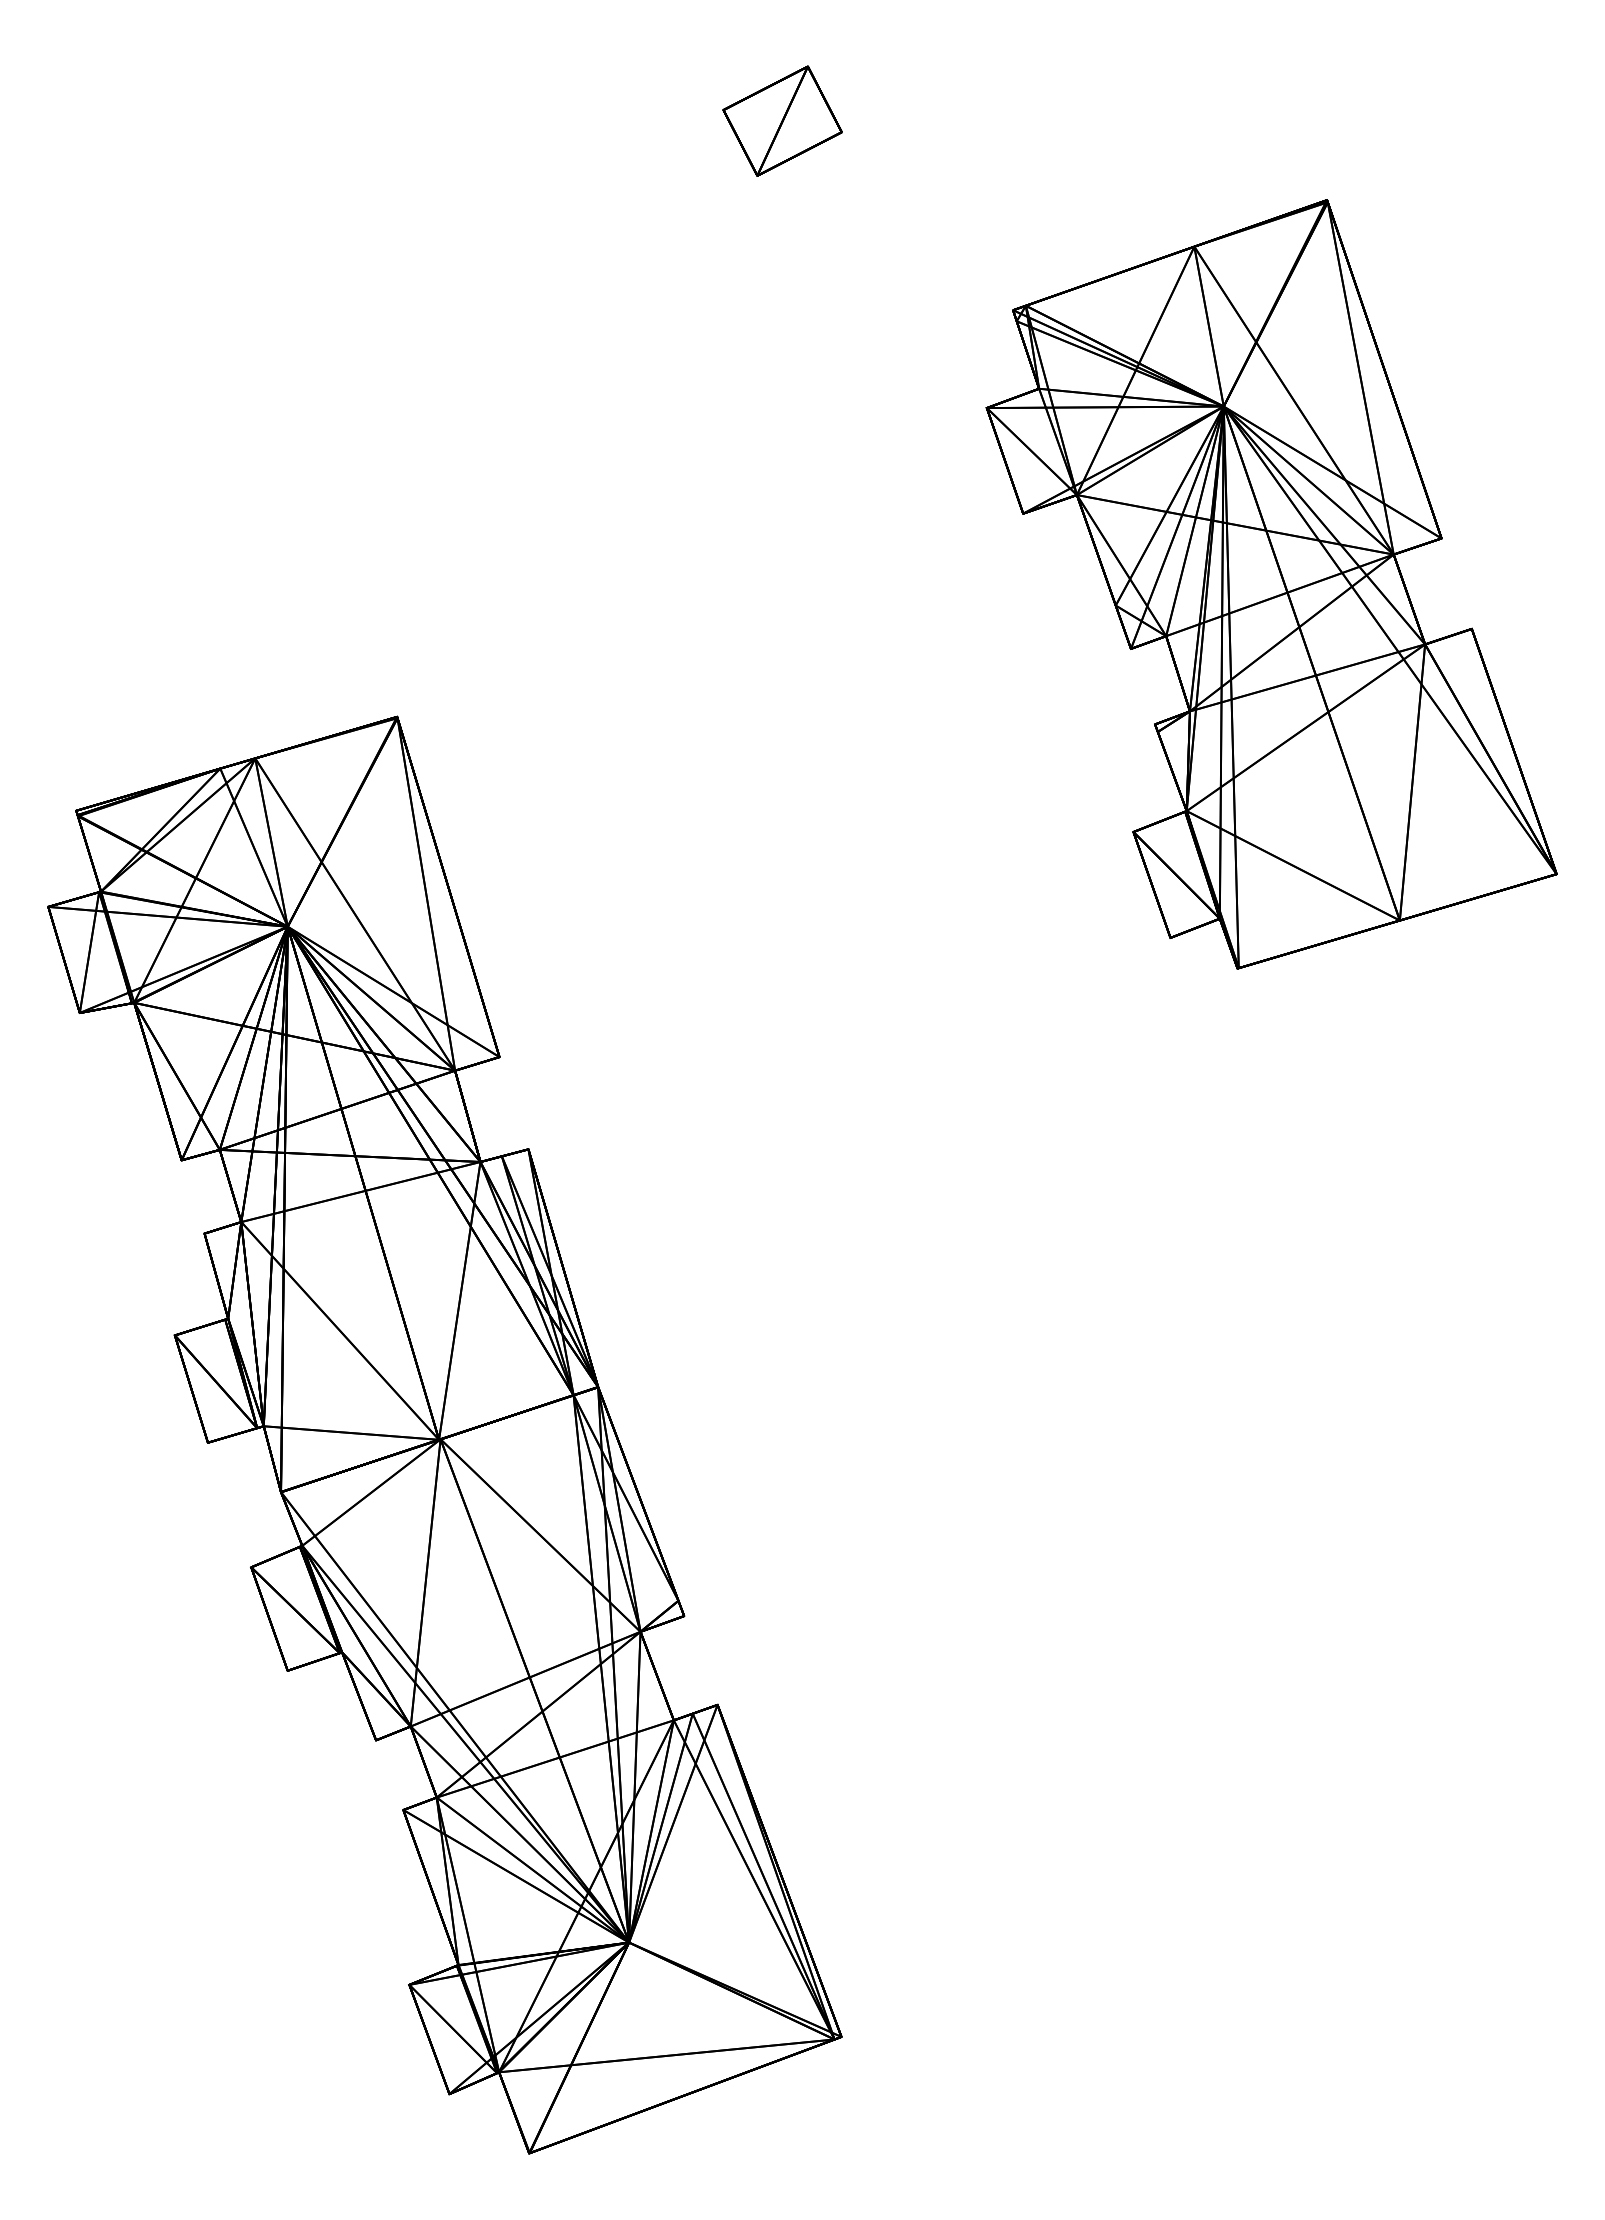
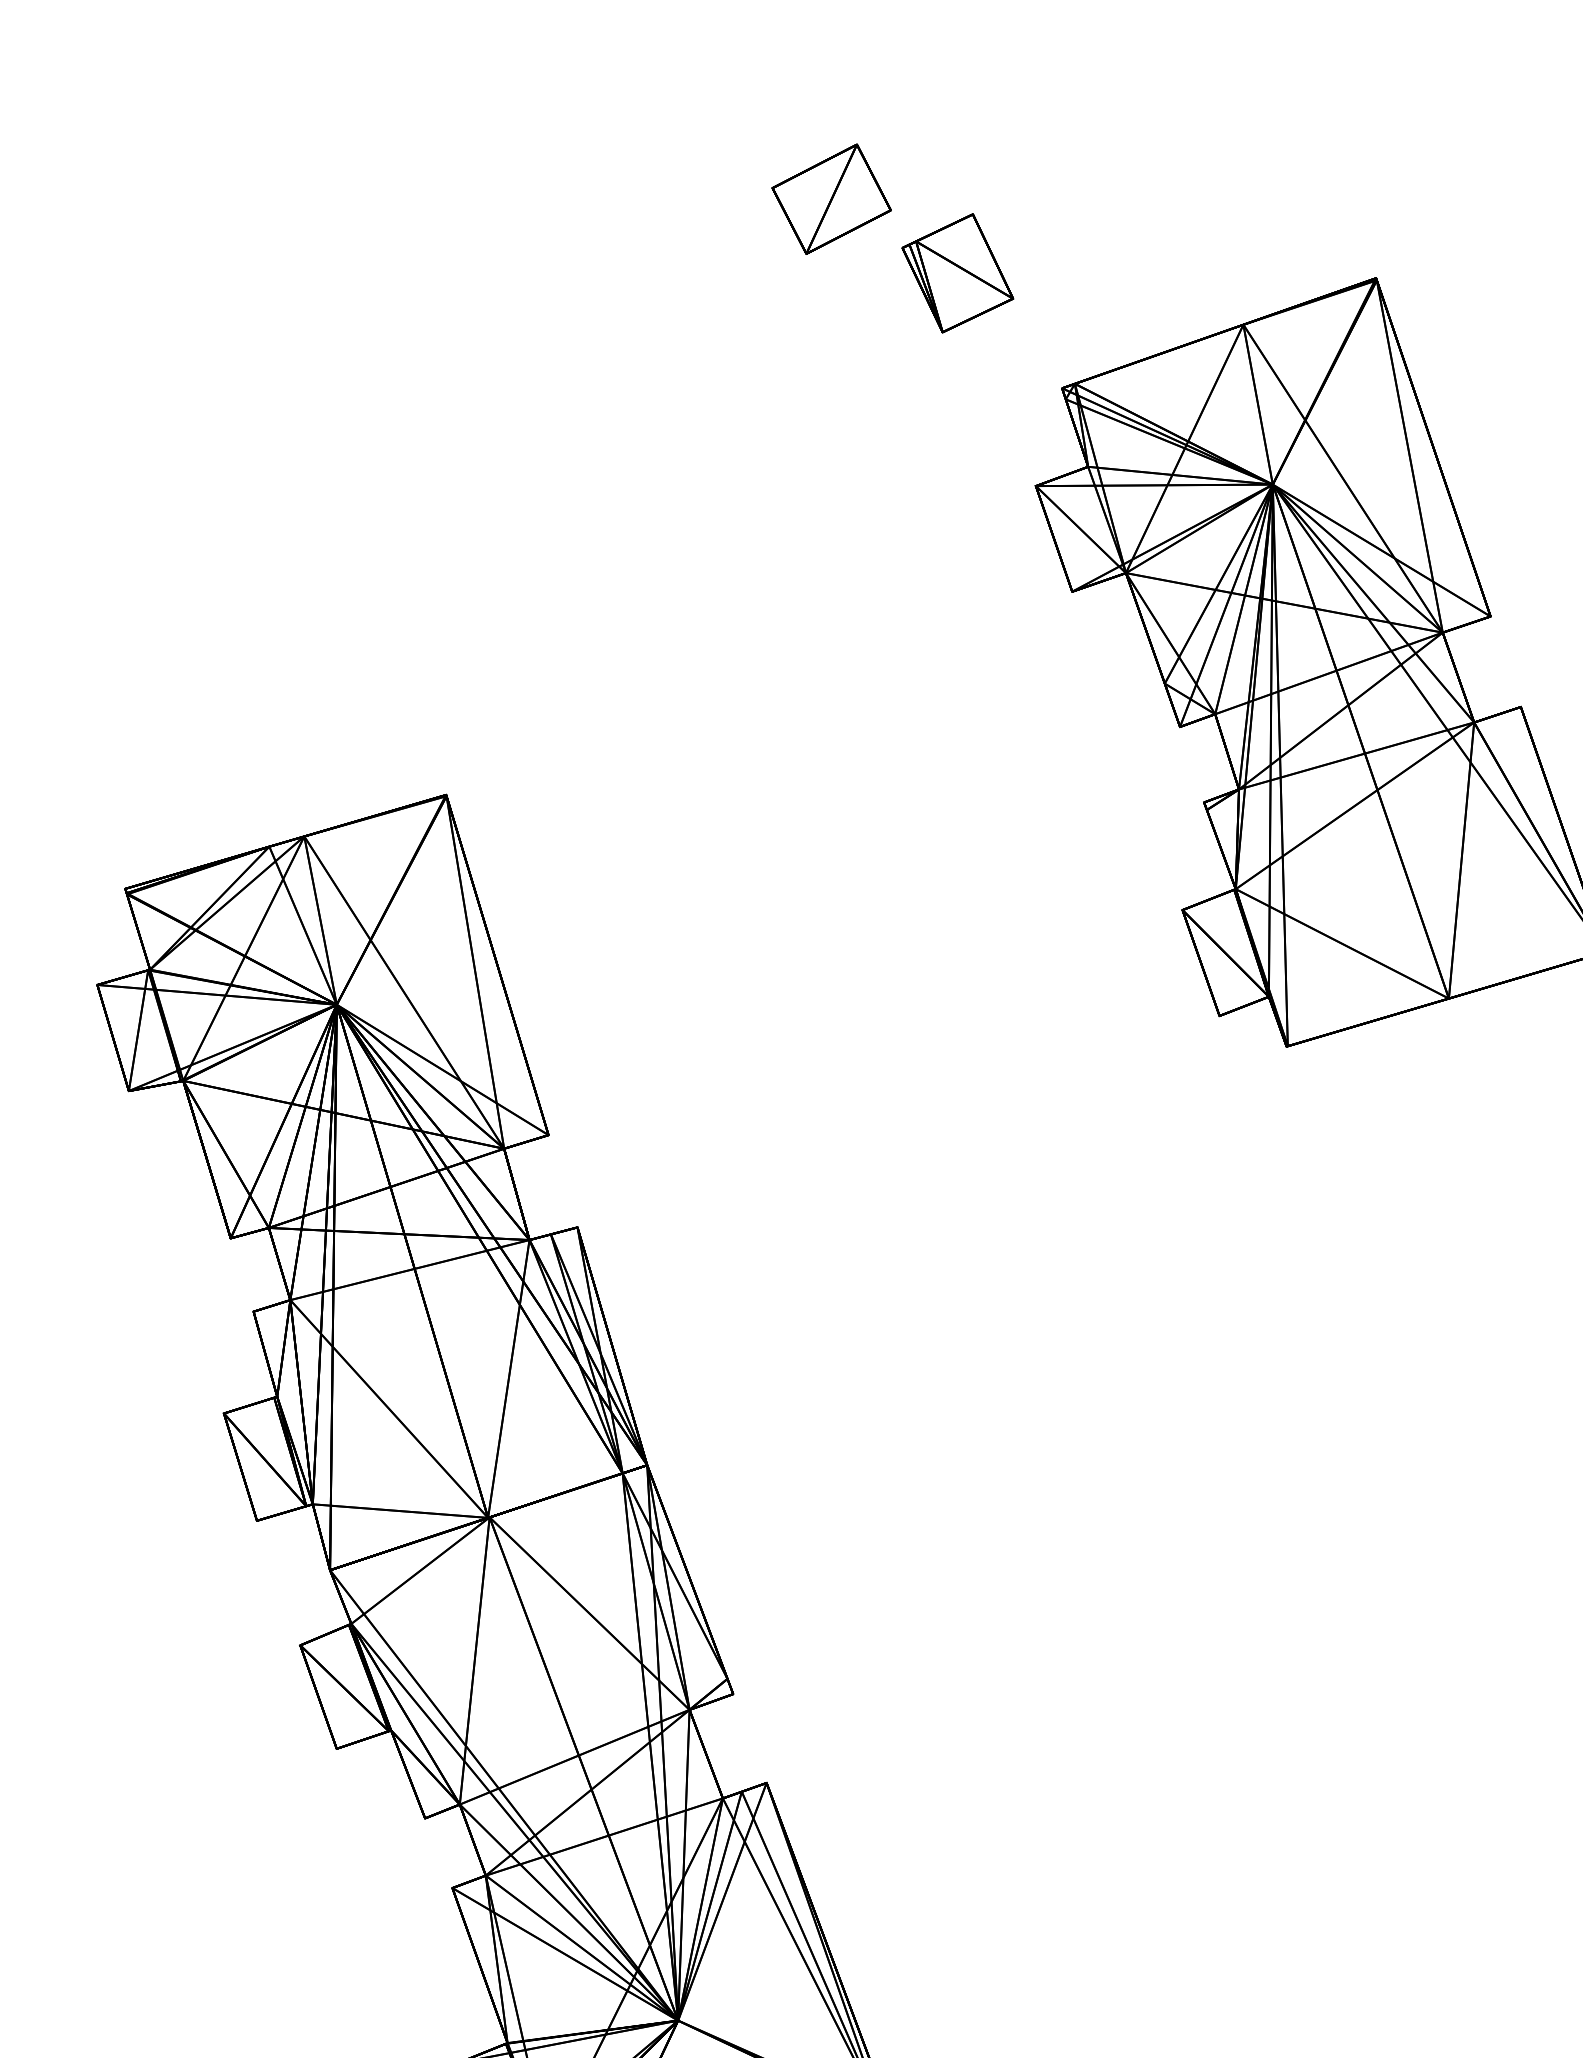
part: (908, 195) -> (957, 273), added

